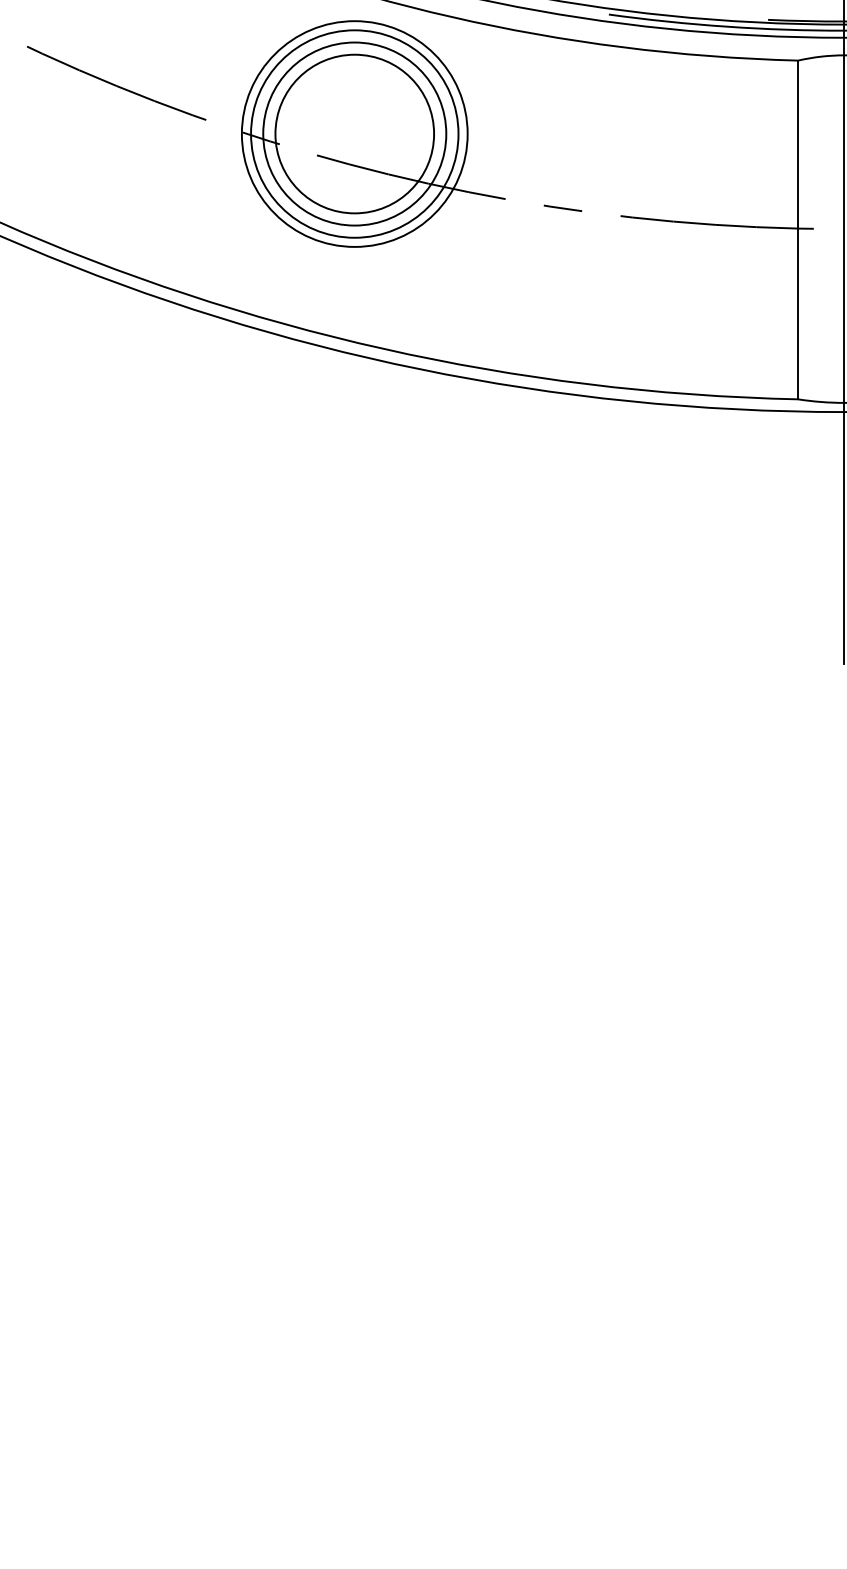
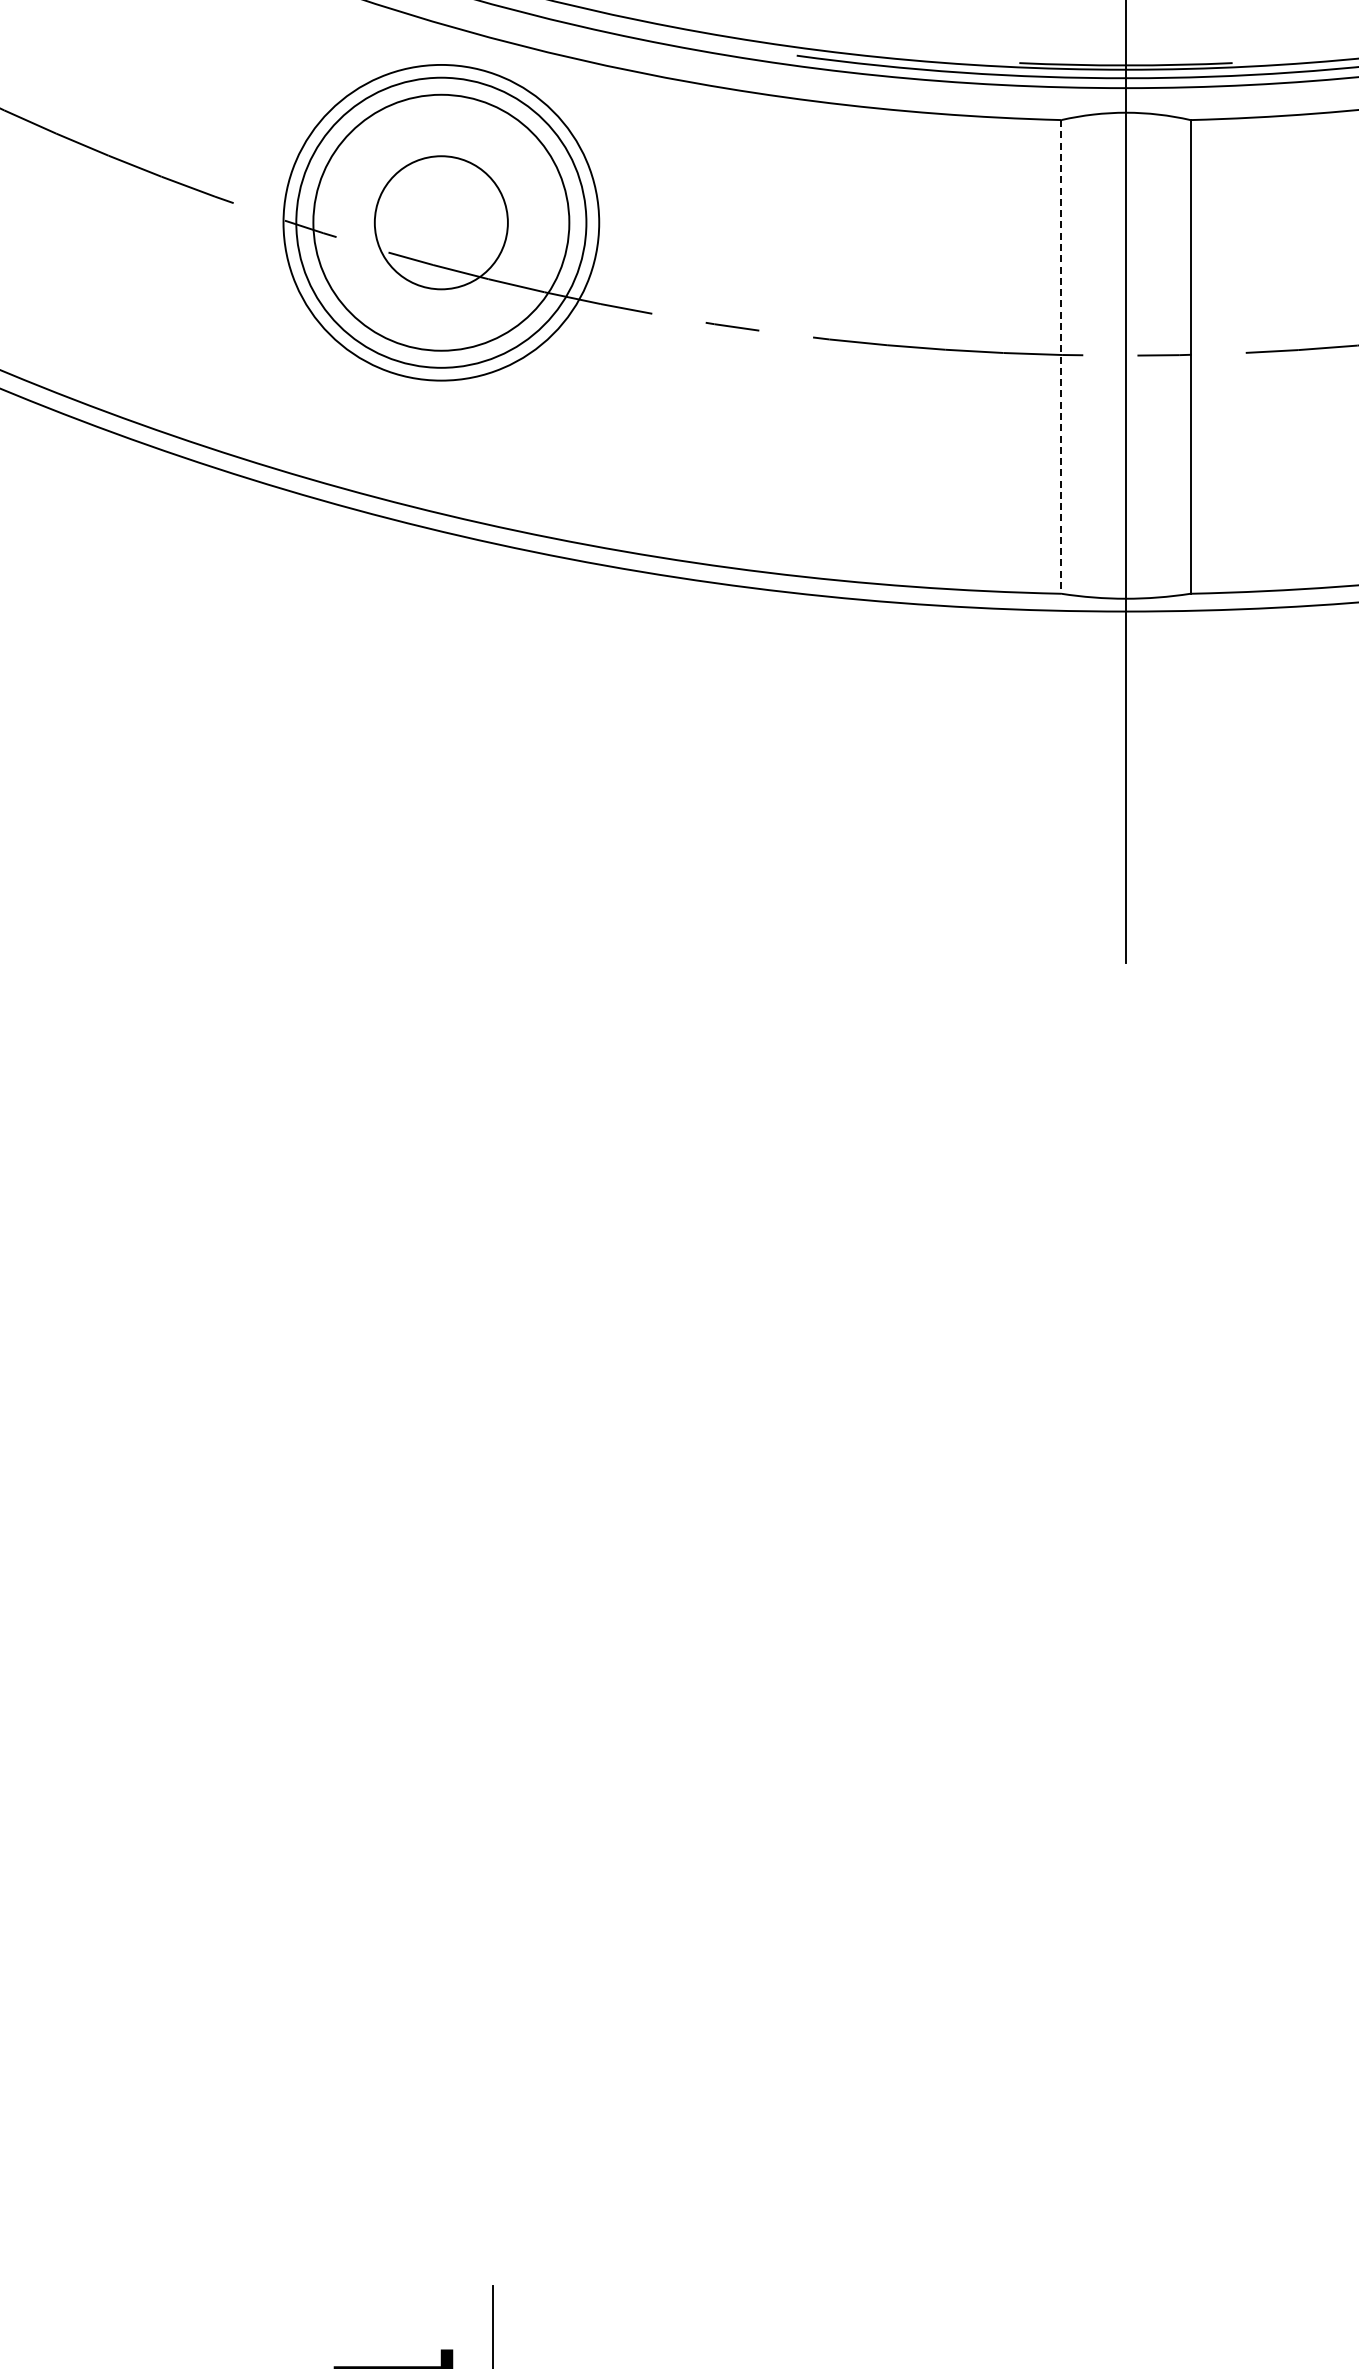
circle: (354, 133) -> (441, 222), size x0.6
line: (798, 229) -> (1061, 356), solid -> dashed

